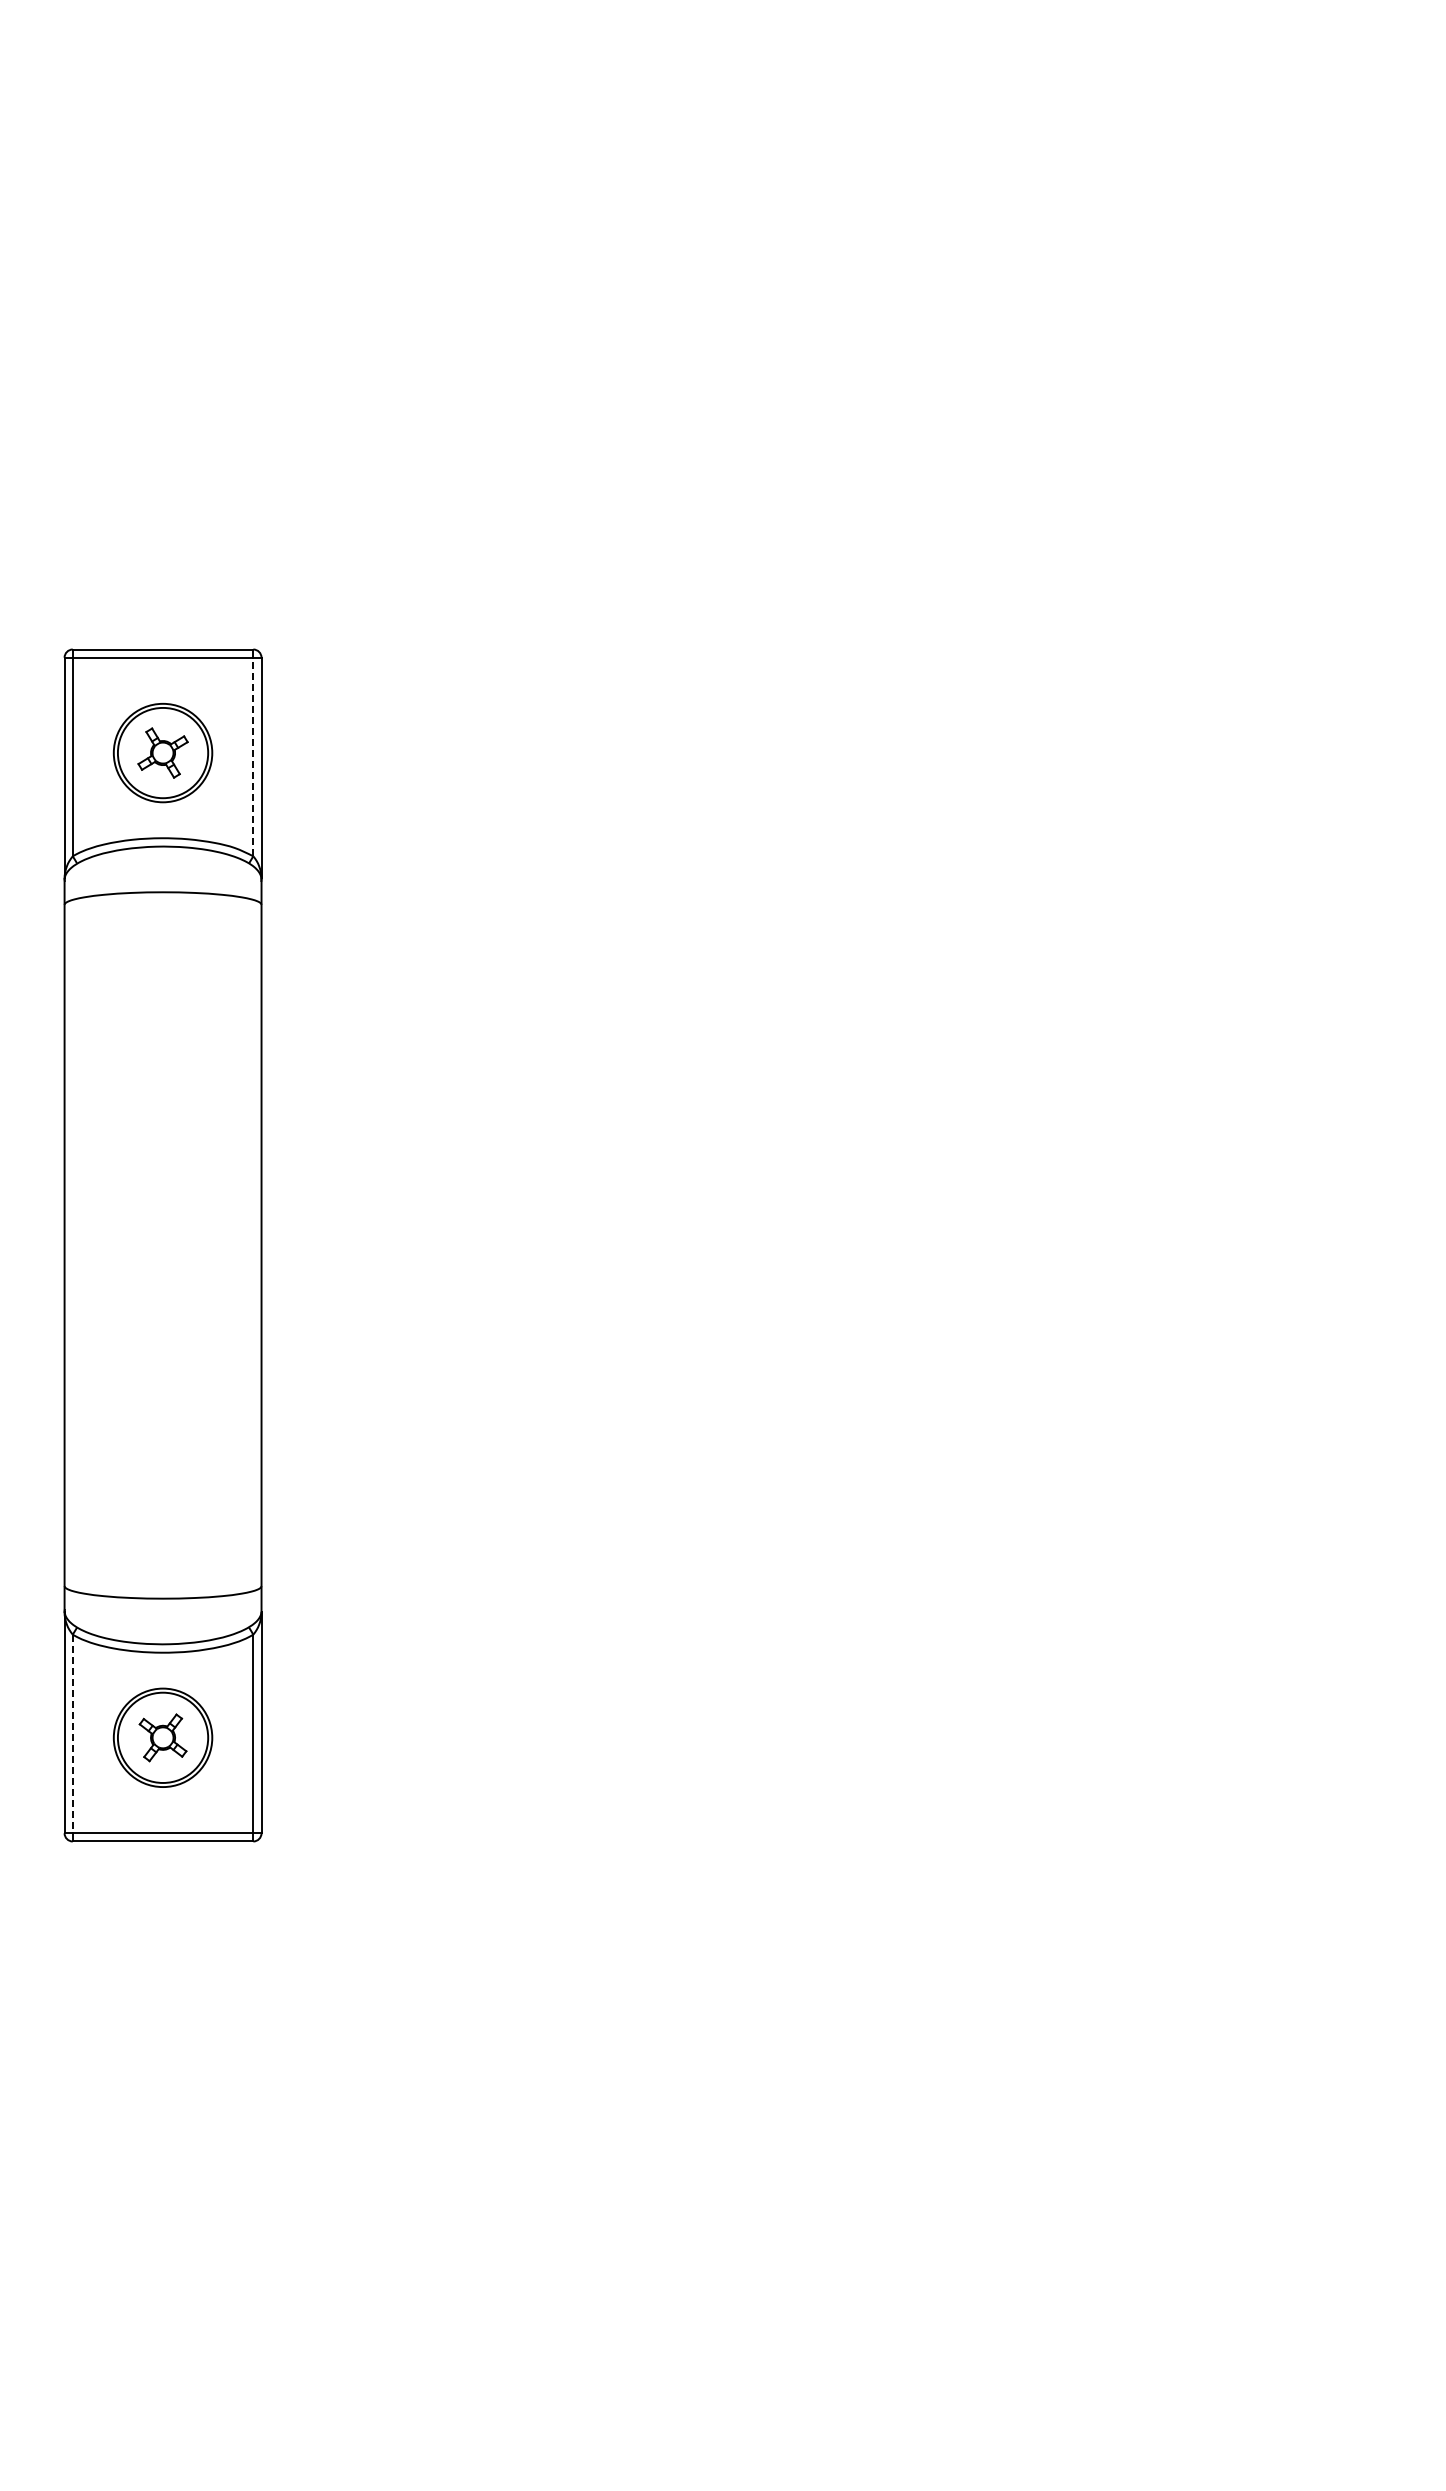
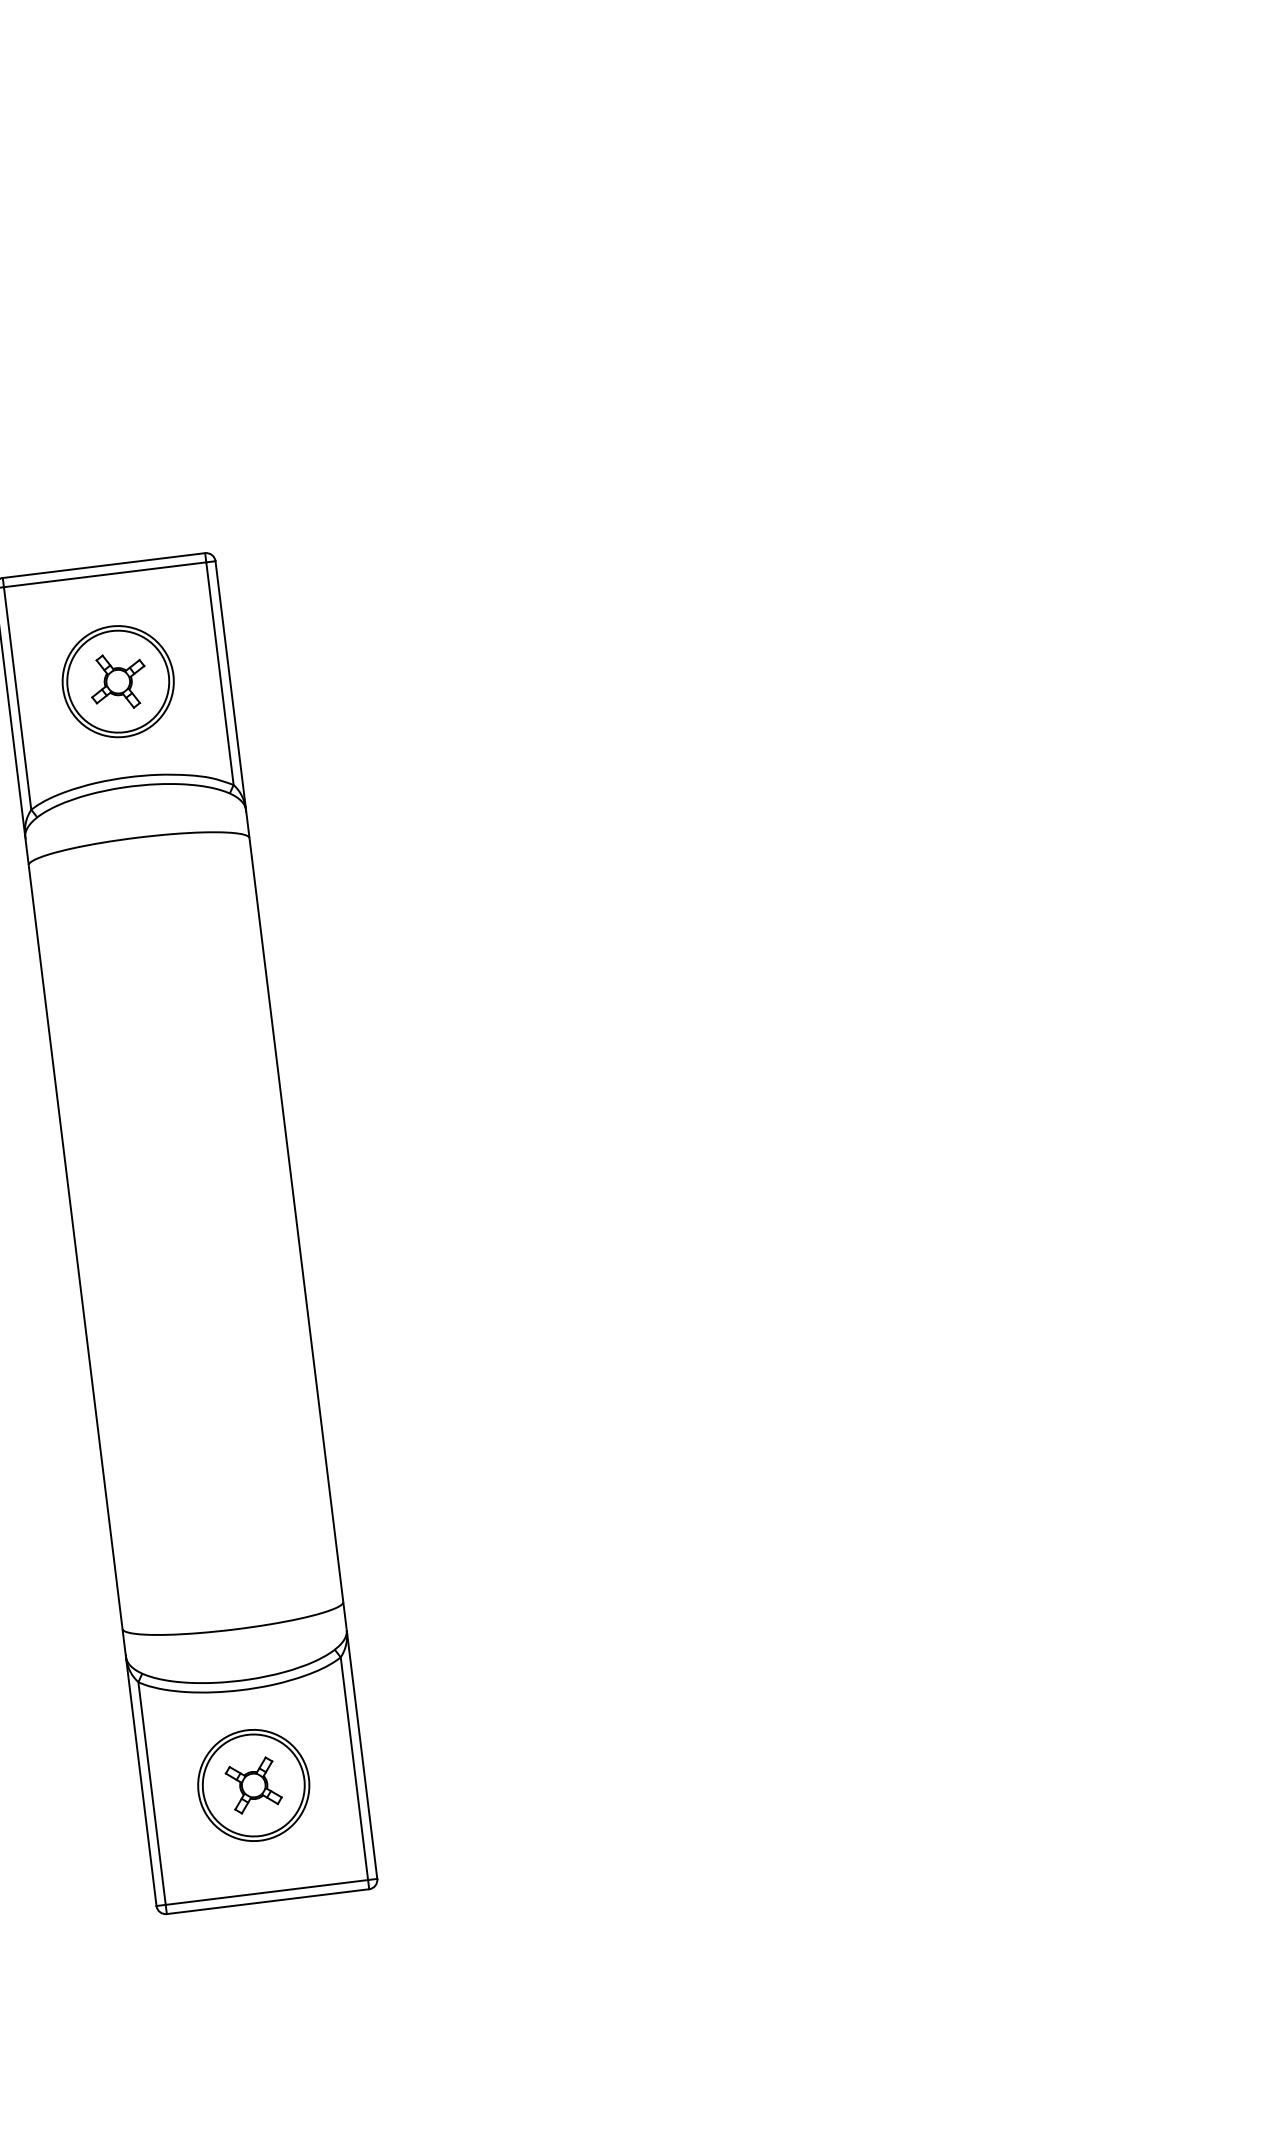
line: (253, 756) -> (220, 673), dashed -> solid
line: (72, 1734) -> (151, 1794), dashed -> solid

